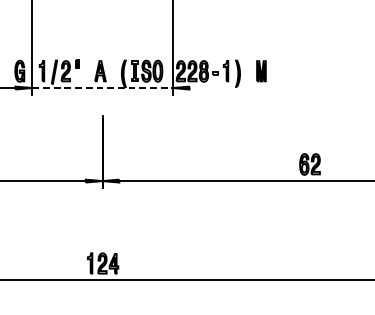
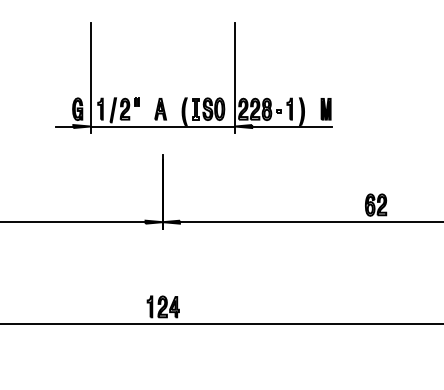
line: (103, 88) -> (163, 126), dashed -> solid
line: (227, 88) -> (291, 126), added

